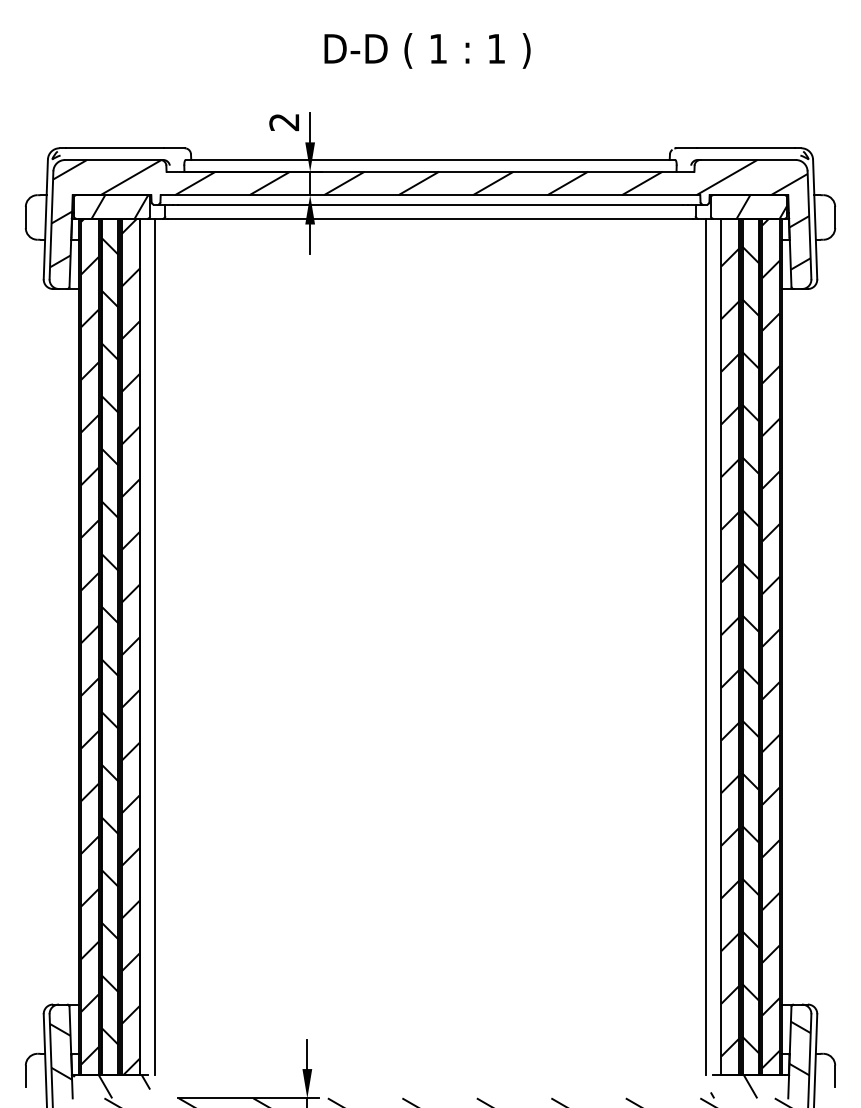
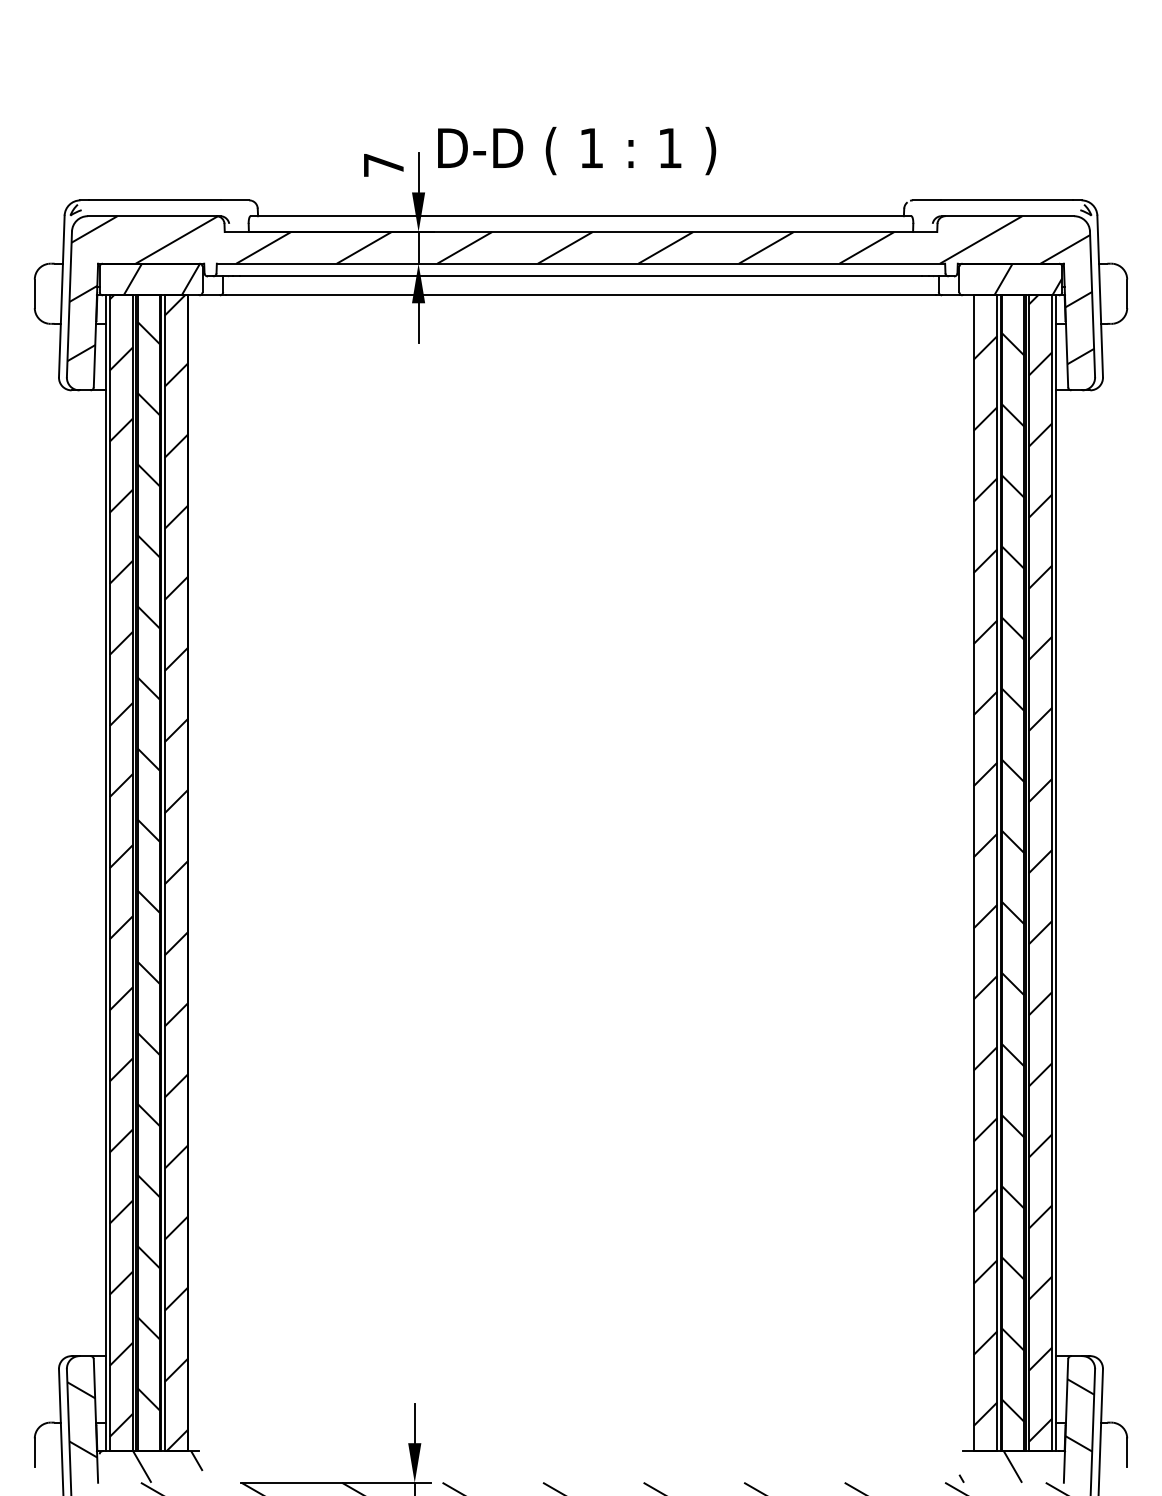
text: (427, 50) -> (577, 150), moved
text: (284, 122) -> (383, 165), 2 -> 7
line: (154, 646) -> (208, 873), removed
line: (706, 646) -> (953, 873), removed

